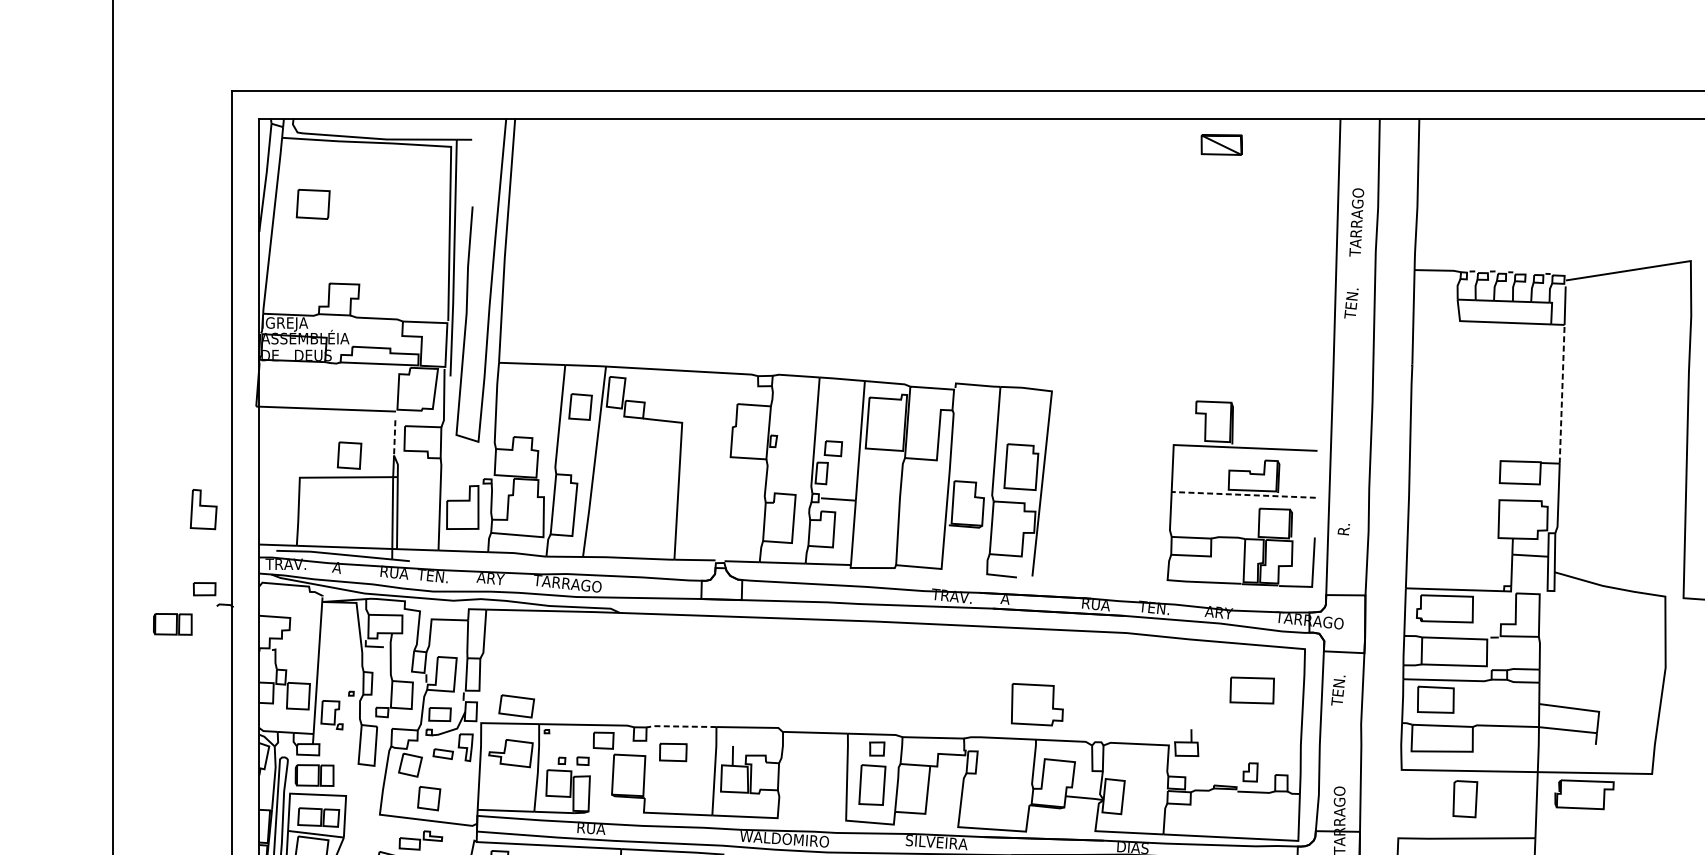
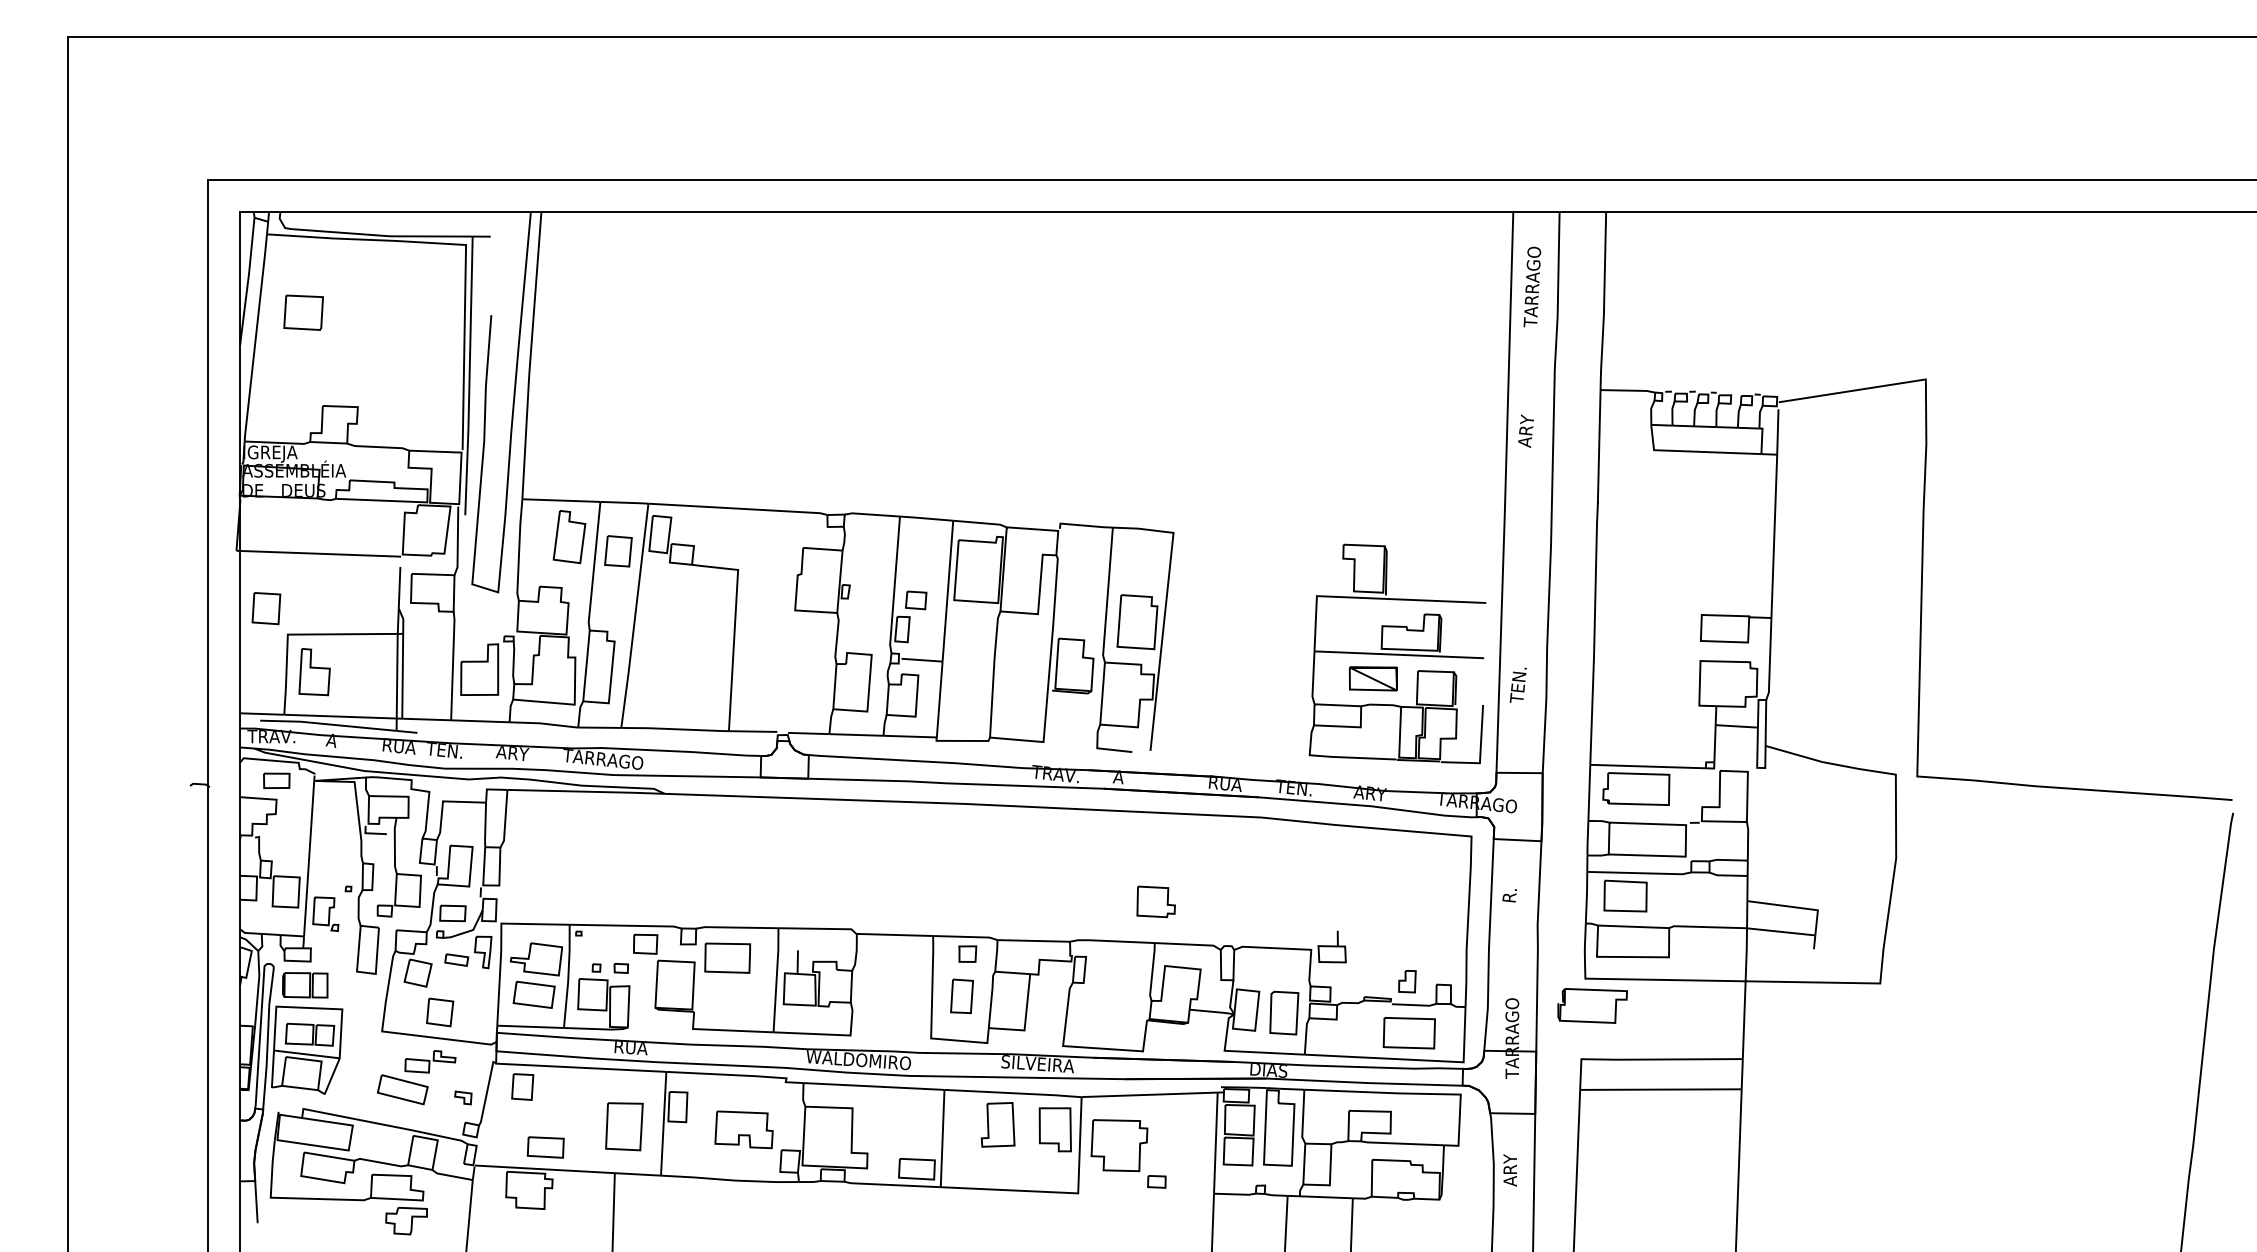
part: (1220, 144) -> (1372, 678), moved
text: (1356, 222) -> (1532, 286), moved
text: (1350, 303) -> (1525, 429), TEN. -> ARY
line: (1562, 394) -> (1774, 536), dashed -> solid
part: (539, 395) -> (569, 537), added
line: (394, 437) -> (399, 587), dashed -> solid
part: (349, 455) -> (266, 608), moved
line: (1243, 494) -> (1398, 654), dashed -> solid
part: (203, 509) -> (314, 672), moved
text: (1344, 520) -> (1517, 684), R. -> TEN.
part: (204, 588) -> (276, 780), moved
part: (173, 624) -> (138, 807), removed
text: (1338, 689) -> (1510, 884), TEN. -> R.
part: (1251, 690) -> (1408, 1033), moved
part: (1036, 704) -> (1155, 901), size x0.62
part: (516, 706) -> (533, 994), moved
line: (680, 726) -> (736, 927), dashed -> solid
part: (673, 751) -> (727, 957), size x1.43
part: (871, 784) -> (961, 995), size x0.71
part: (1584, 794) -> (1592, 1005), moved
part: (1465, 798) -> (1284, 1012), moved

